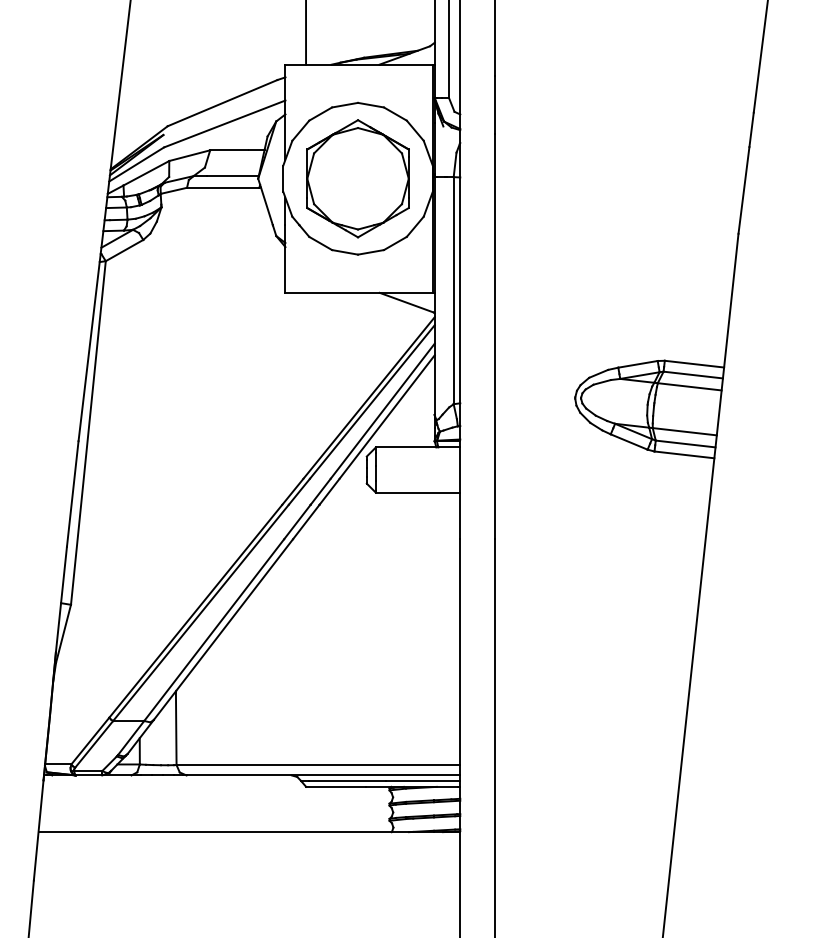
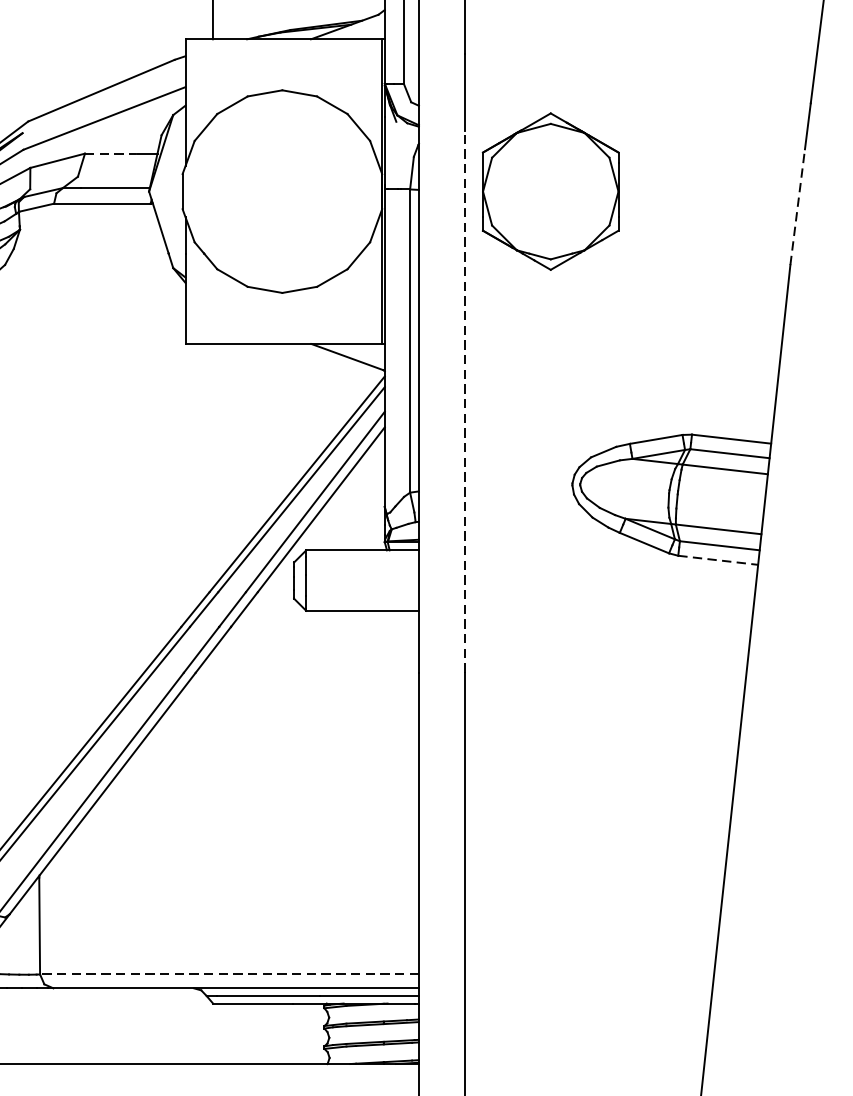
line: (229, 150) -> (110, 153), solid -> dashed
part: (357, 178) -> (550, 191), moved
line: (743, 190) -> (797, 207), solid -> dashed
line: (495, 336) -> (465, 402), solid -> dashed
line: (684, 454) -> (718, 559), solid -> dashed
line: (318, 765) -> (229, 975), solid -> dashed

